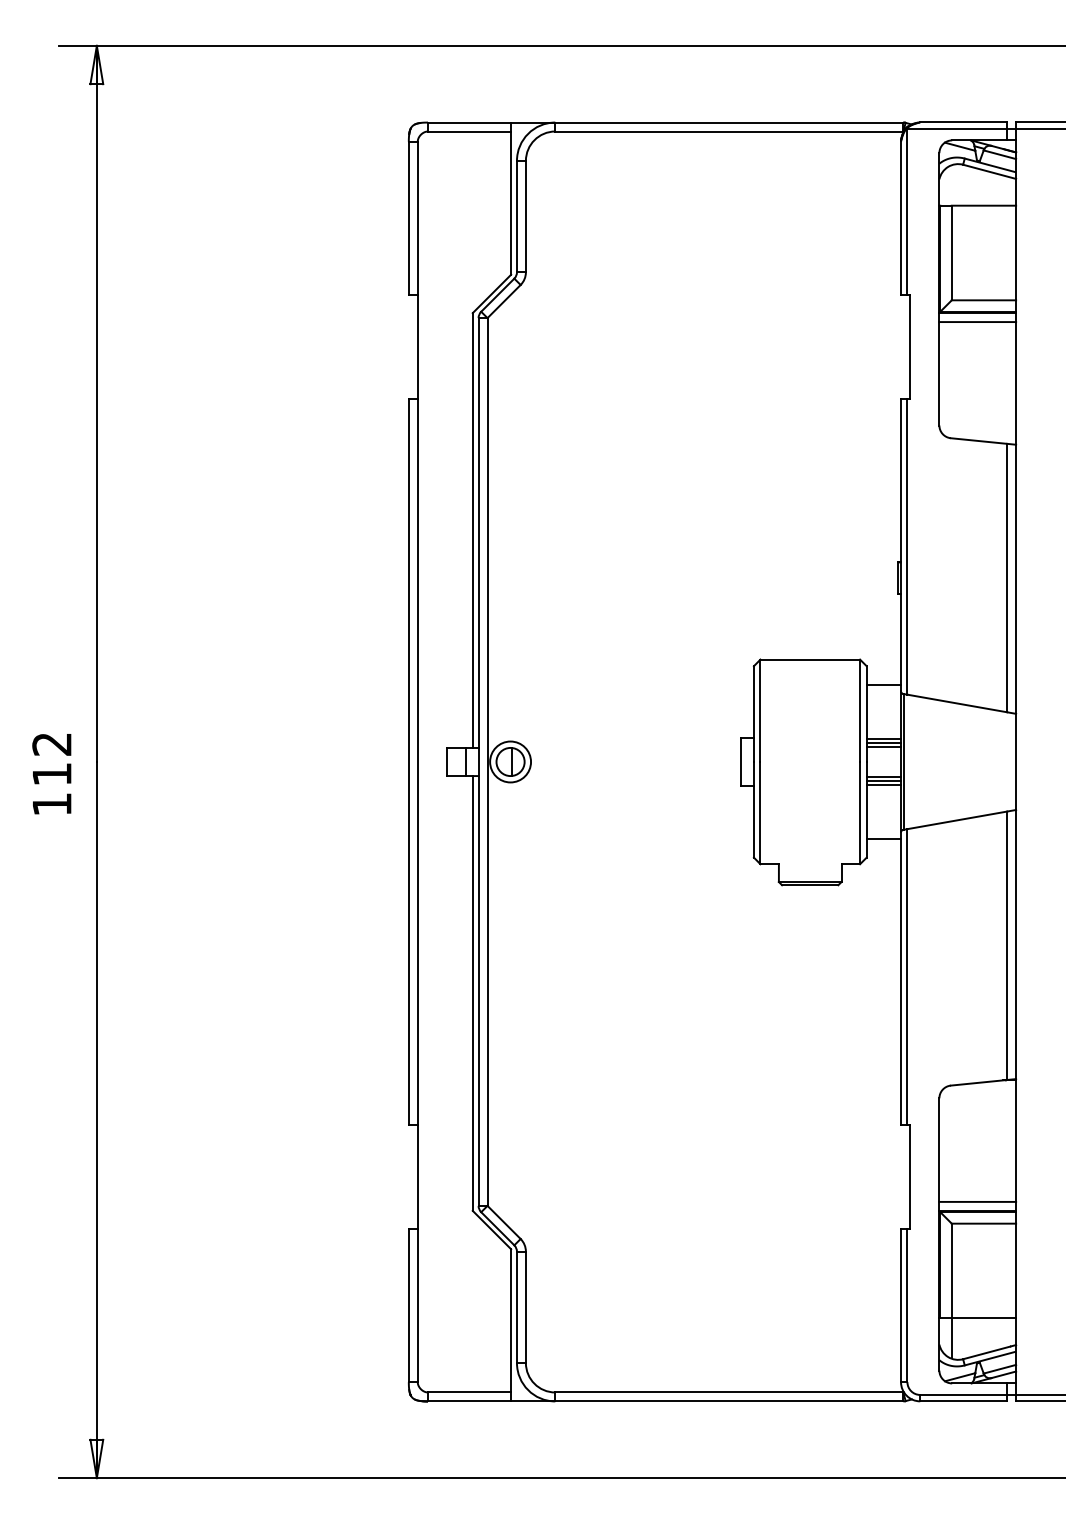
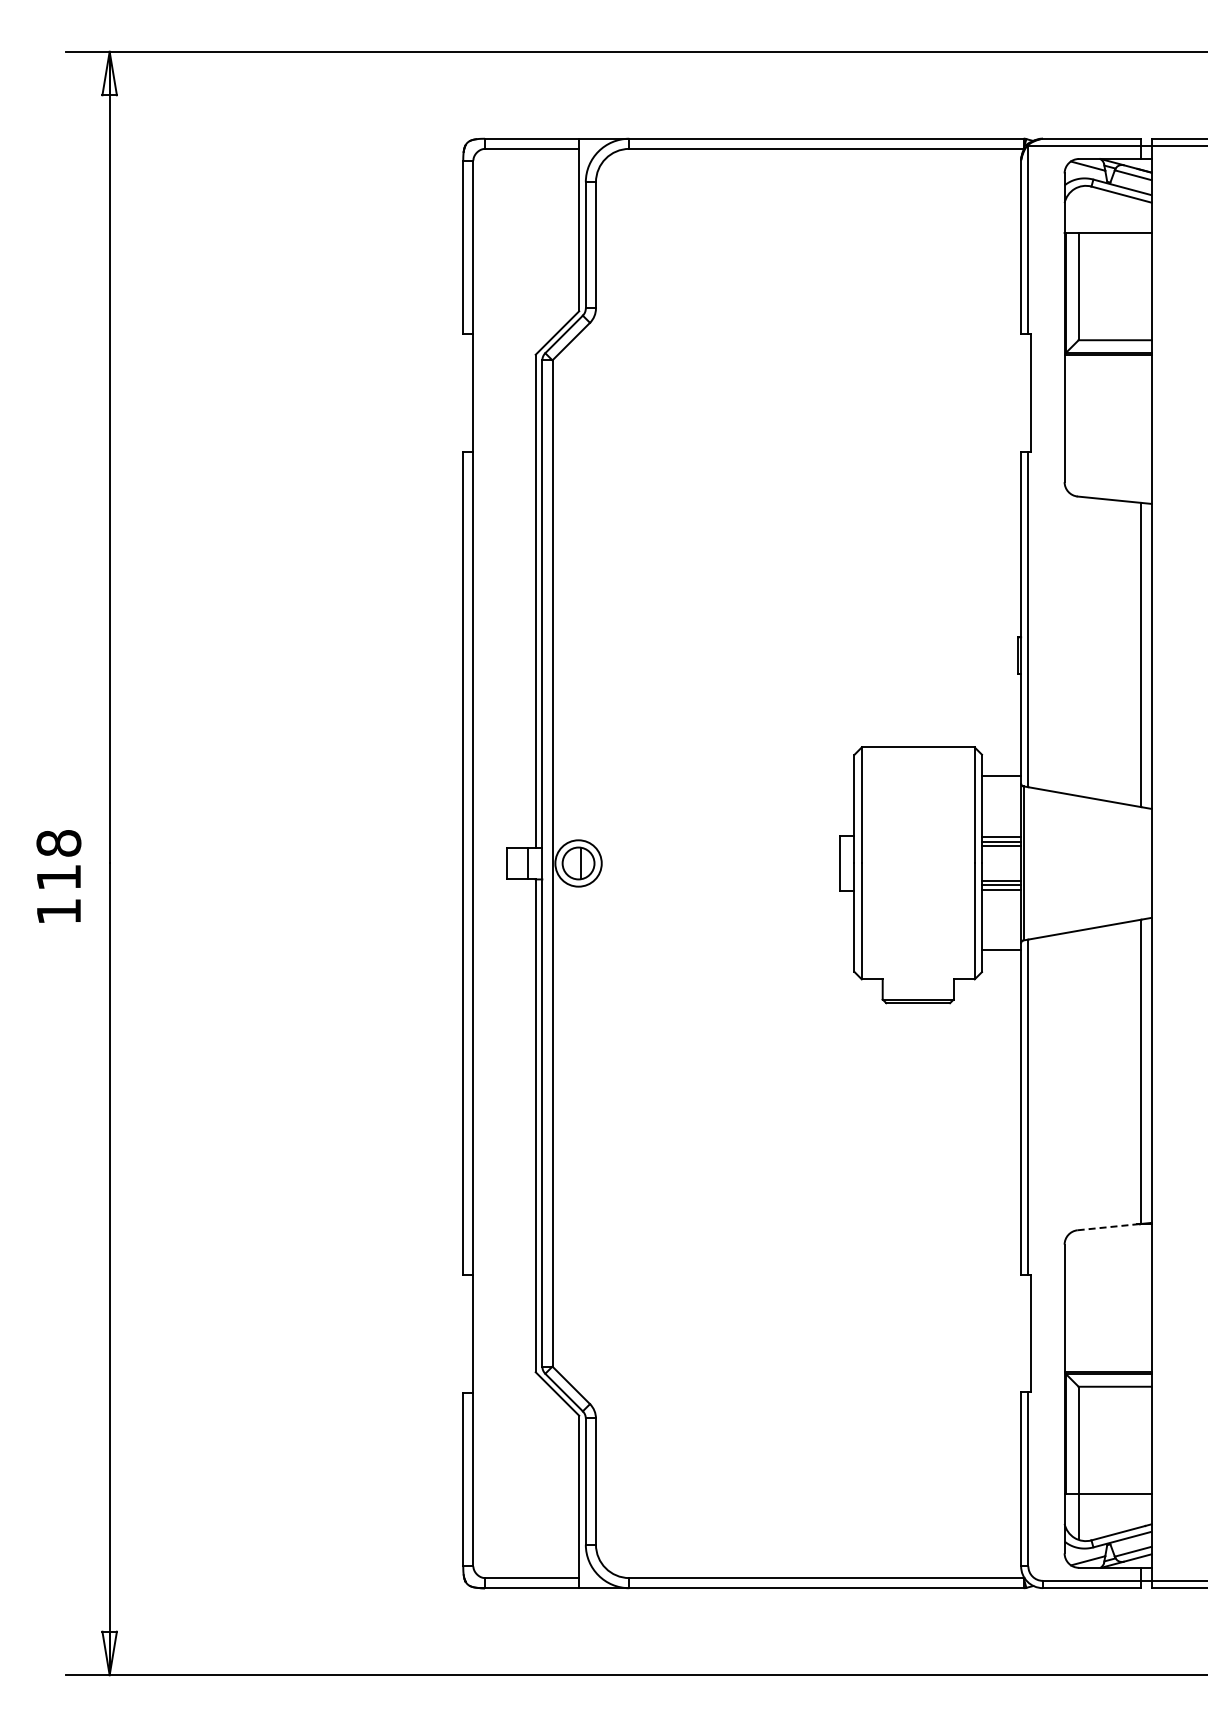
line: (977, 321) -> (1107, 364), removed
text: (51, 744) -> (58, 843), 112 -> 118
line: (979, 1083) -> (1110, 1227), solid -> dashed
line: (977, 1202) -> (1107, 1362), removed

